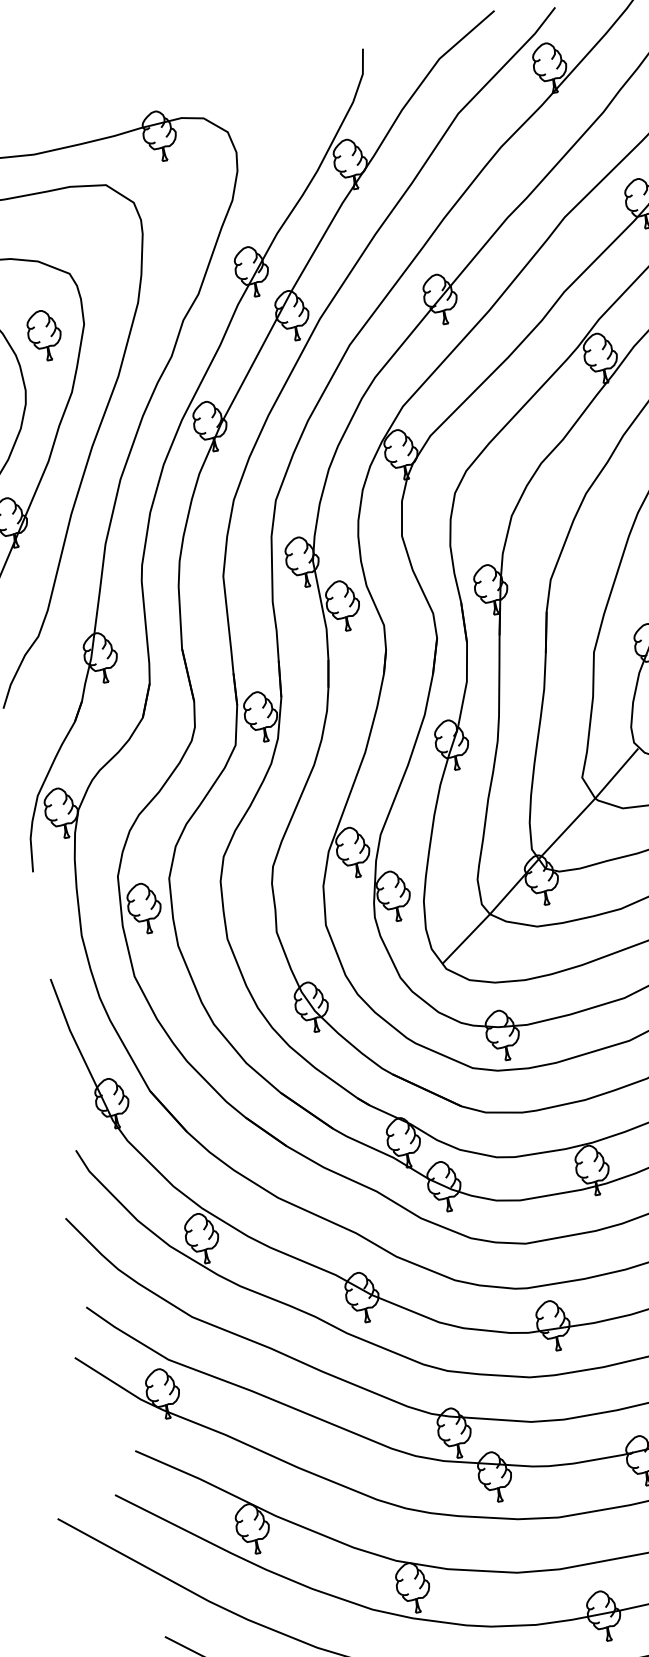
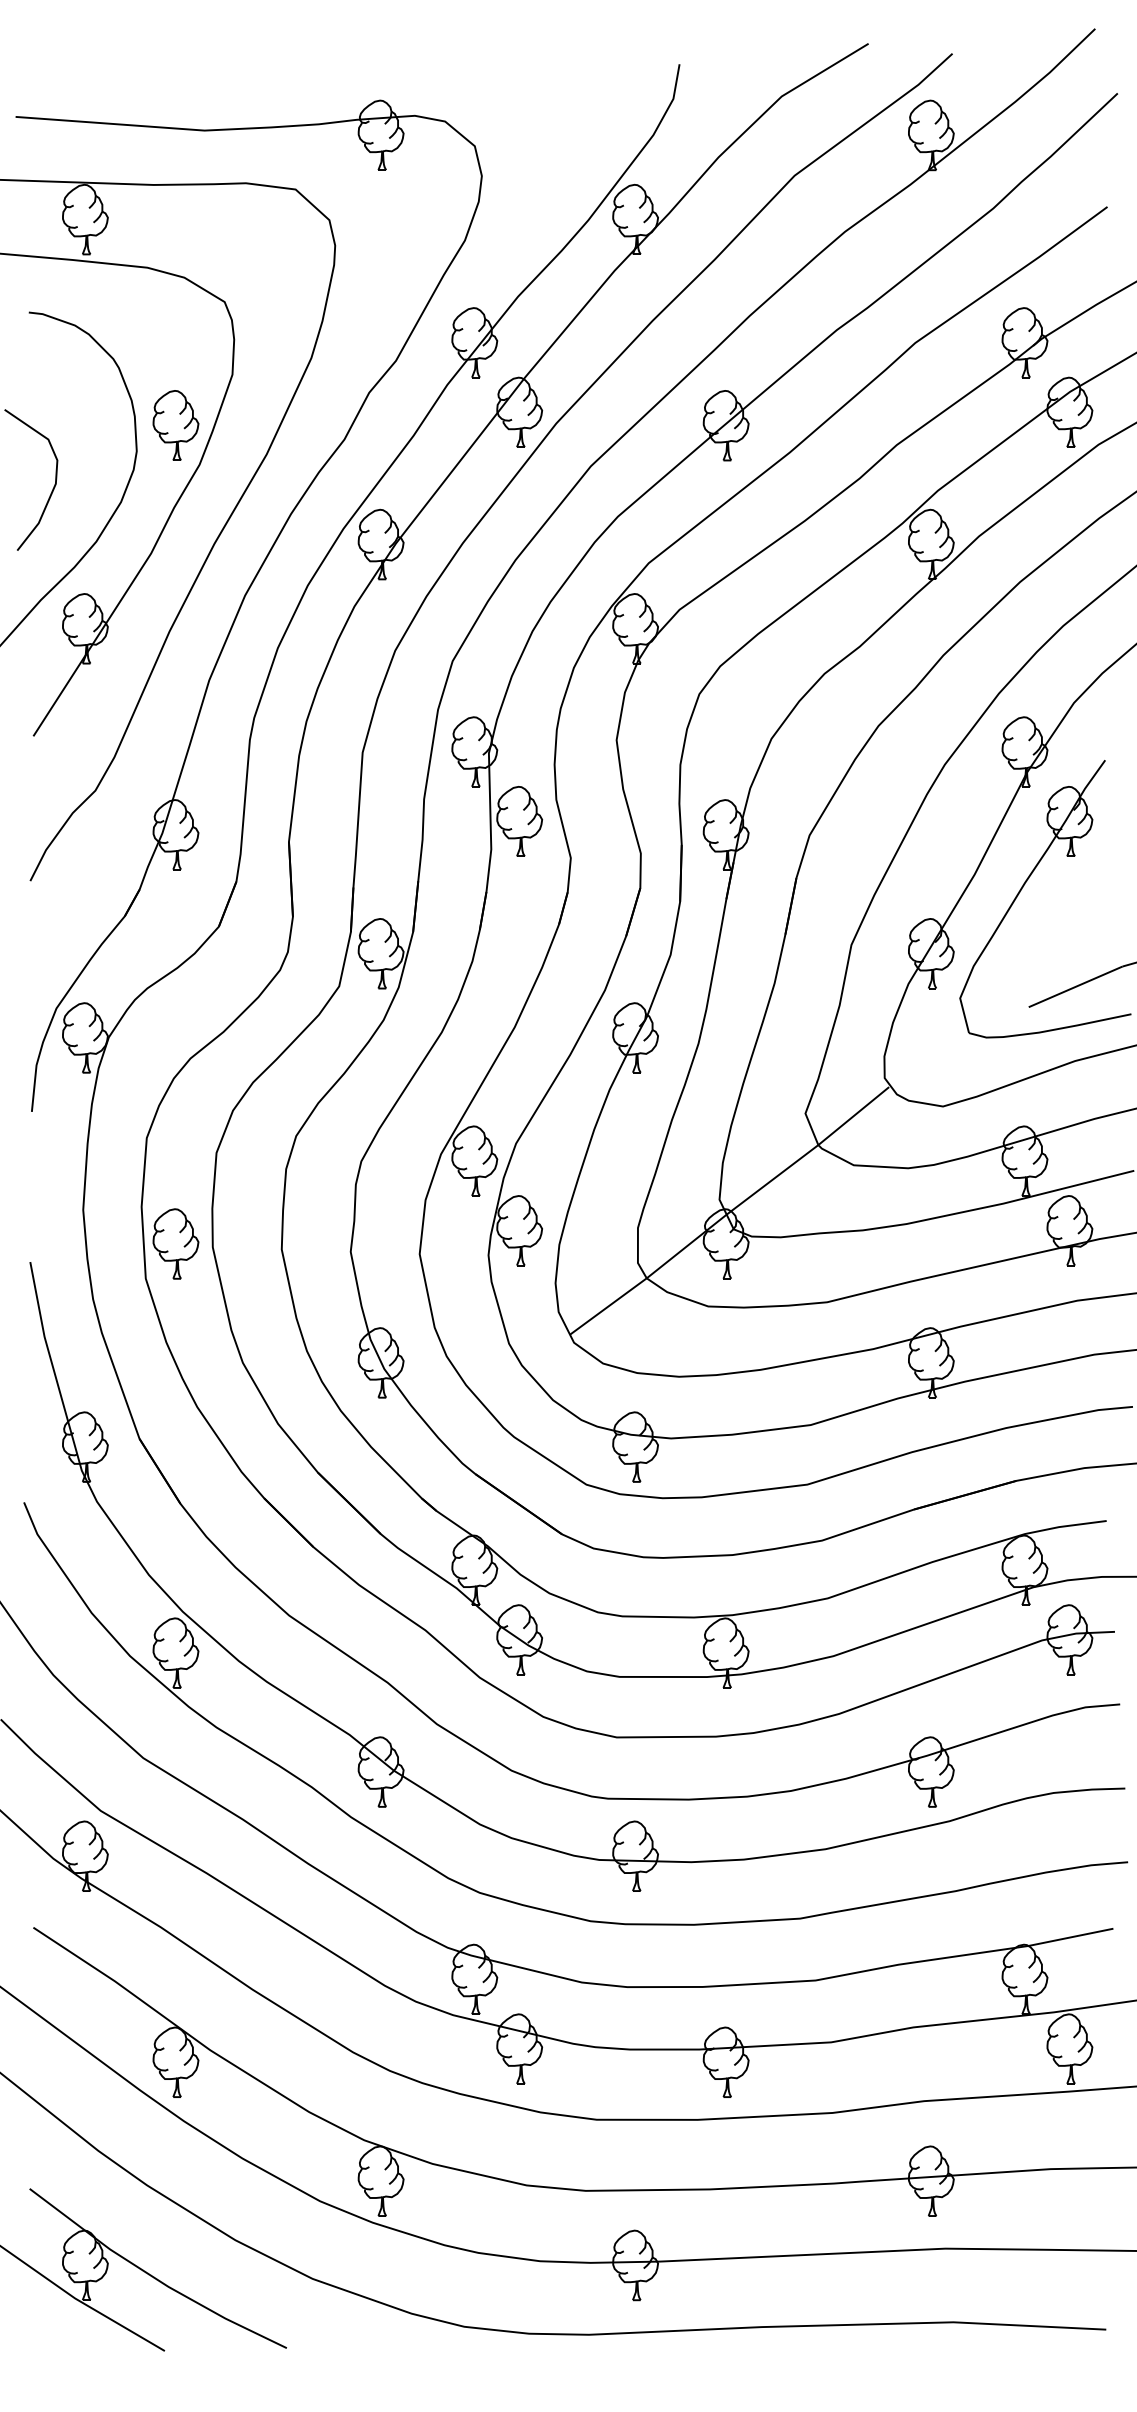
part: (44, 335) -> (175, 425), moved
part: (144, 908) -> (175, 1243), moved

